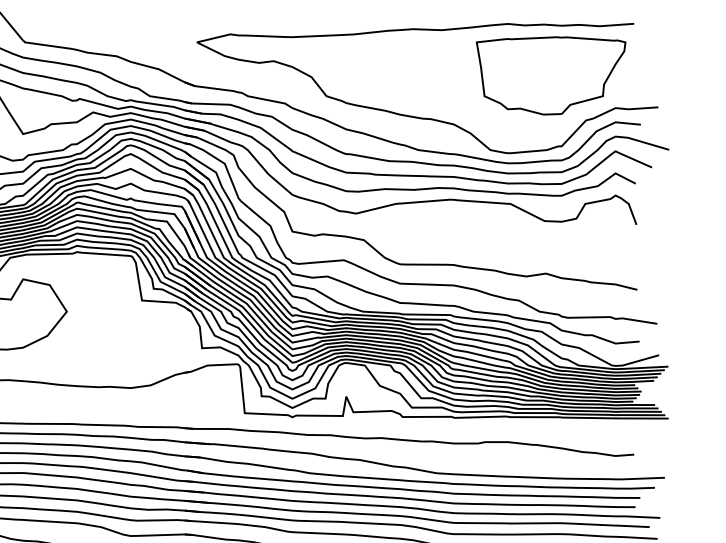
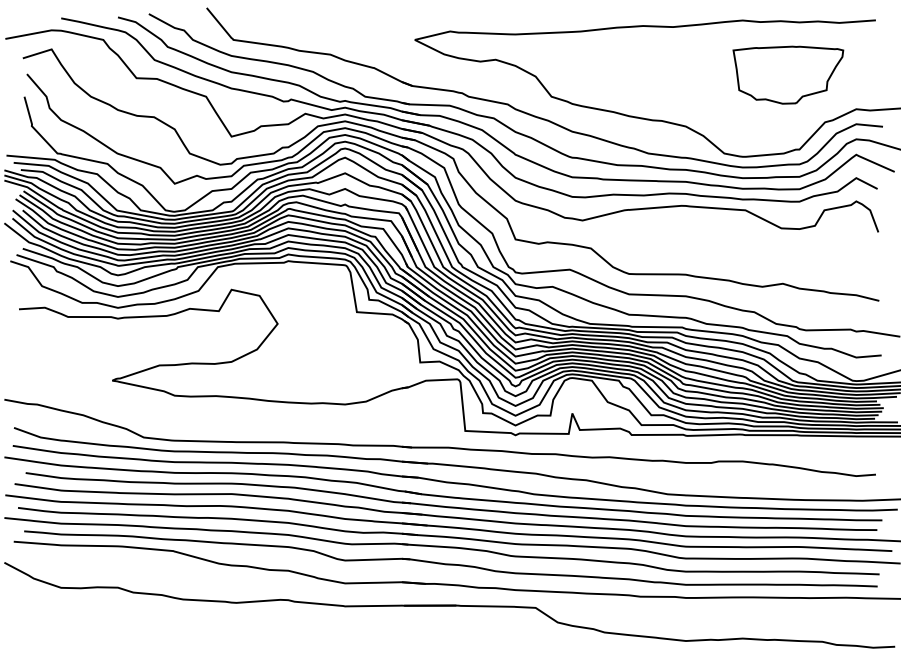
part: (551, 75) -> (788, 74), size x0.7

